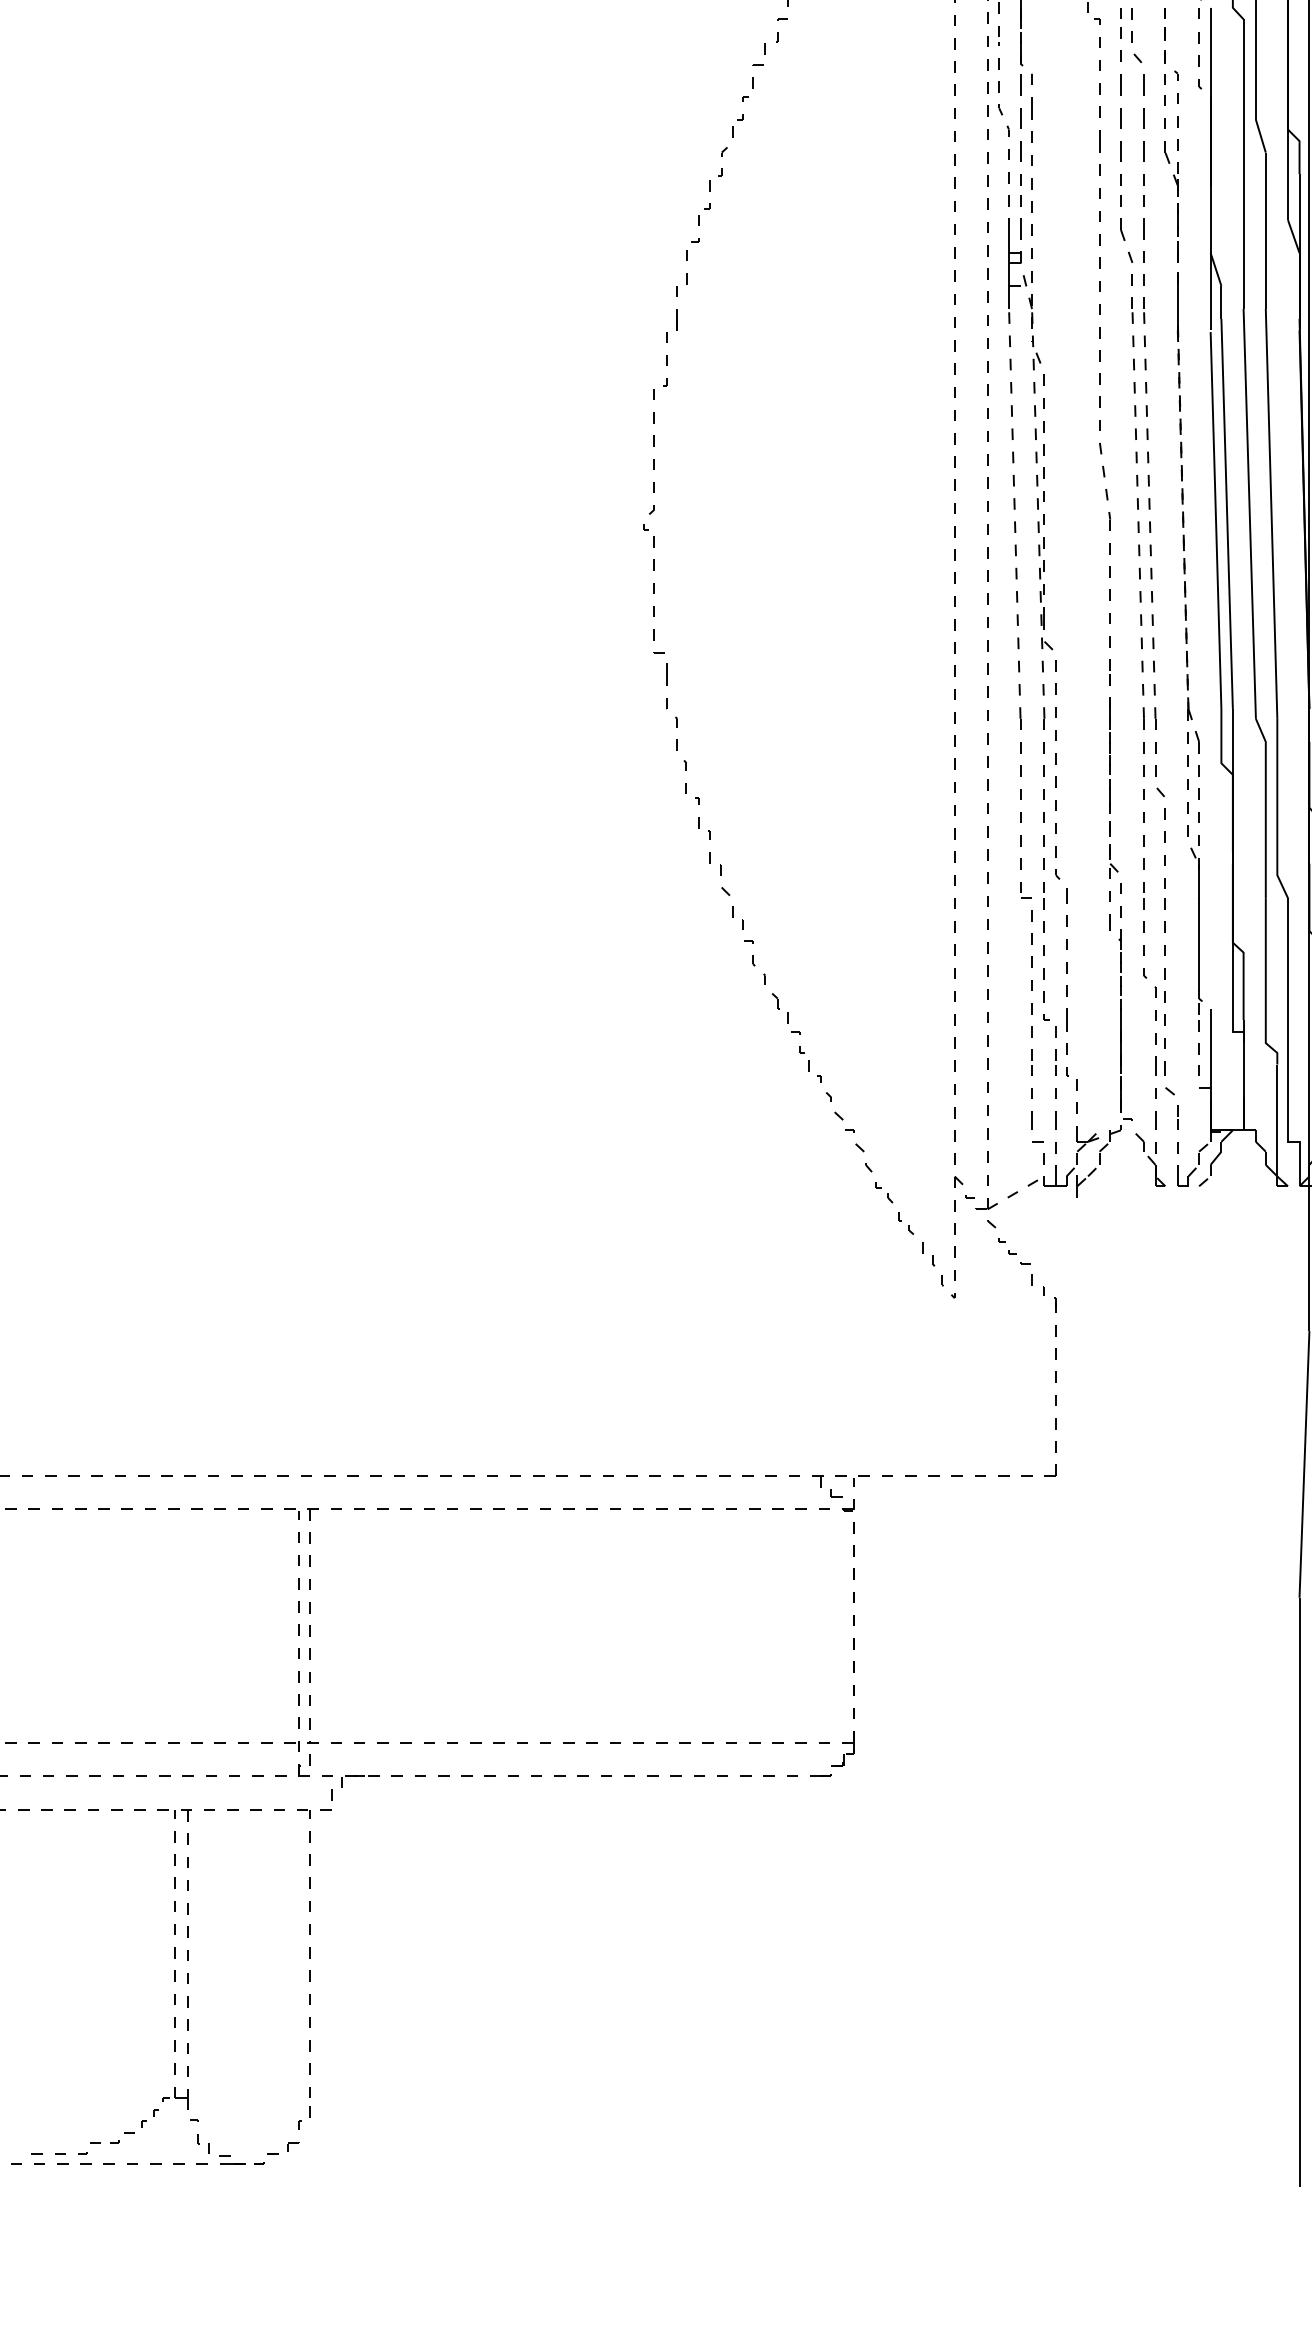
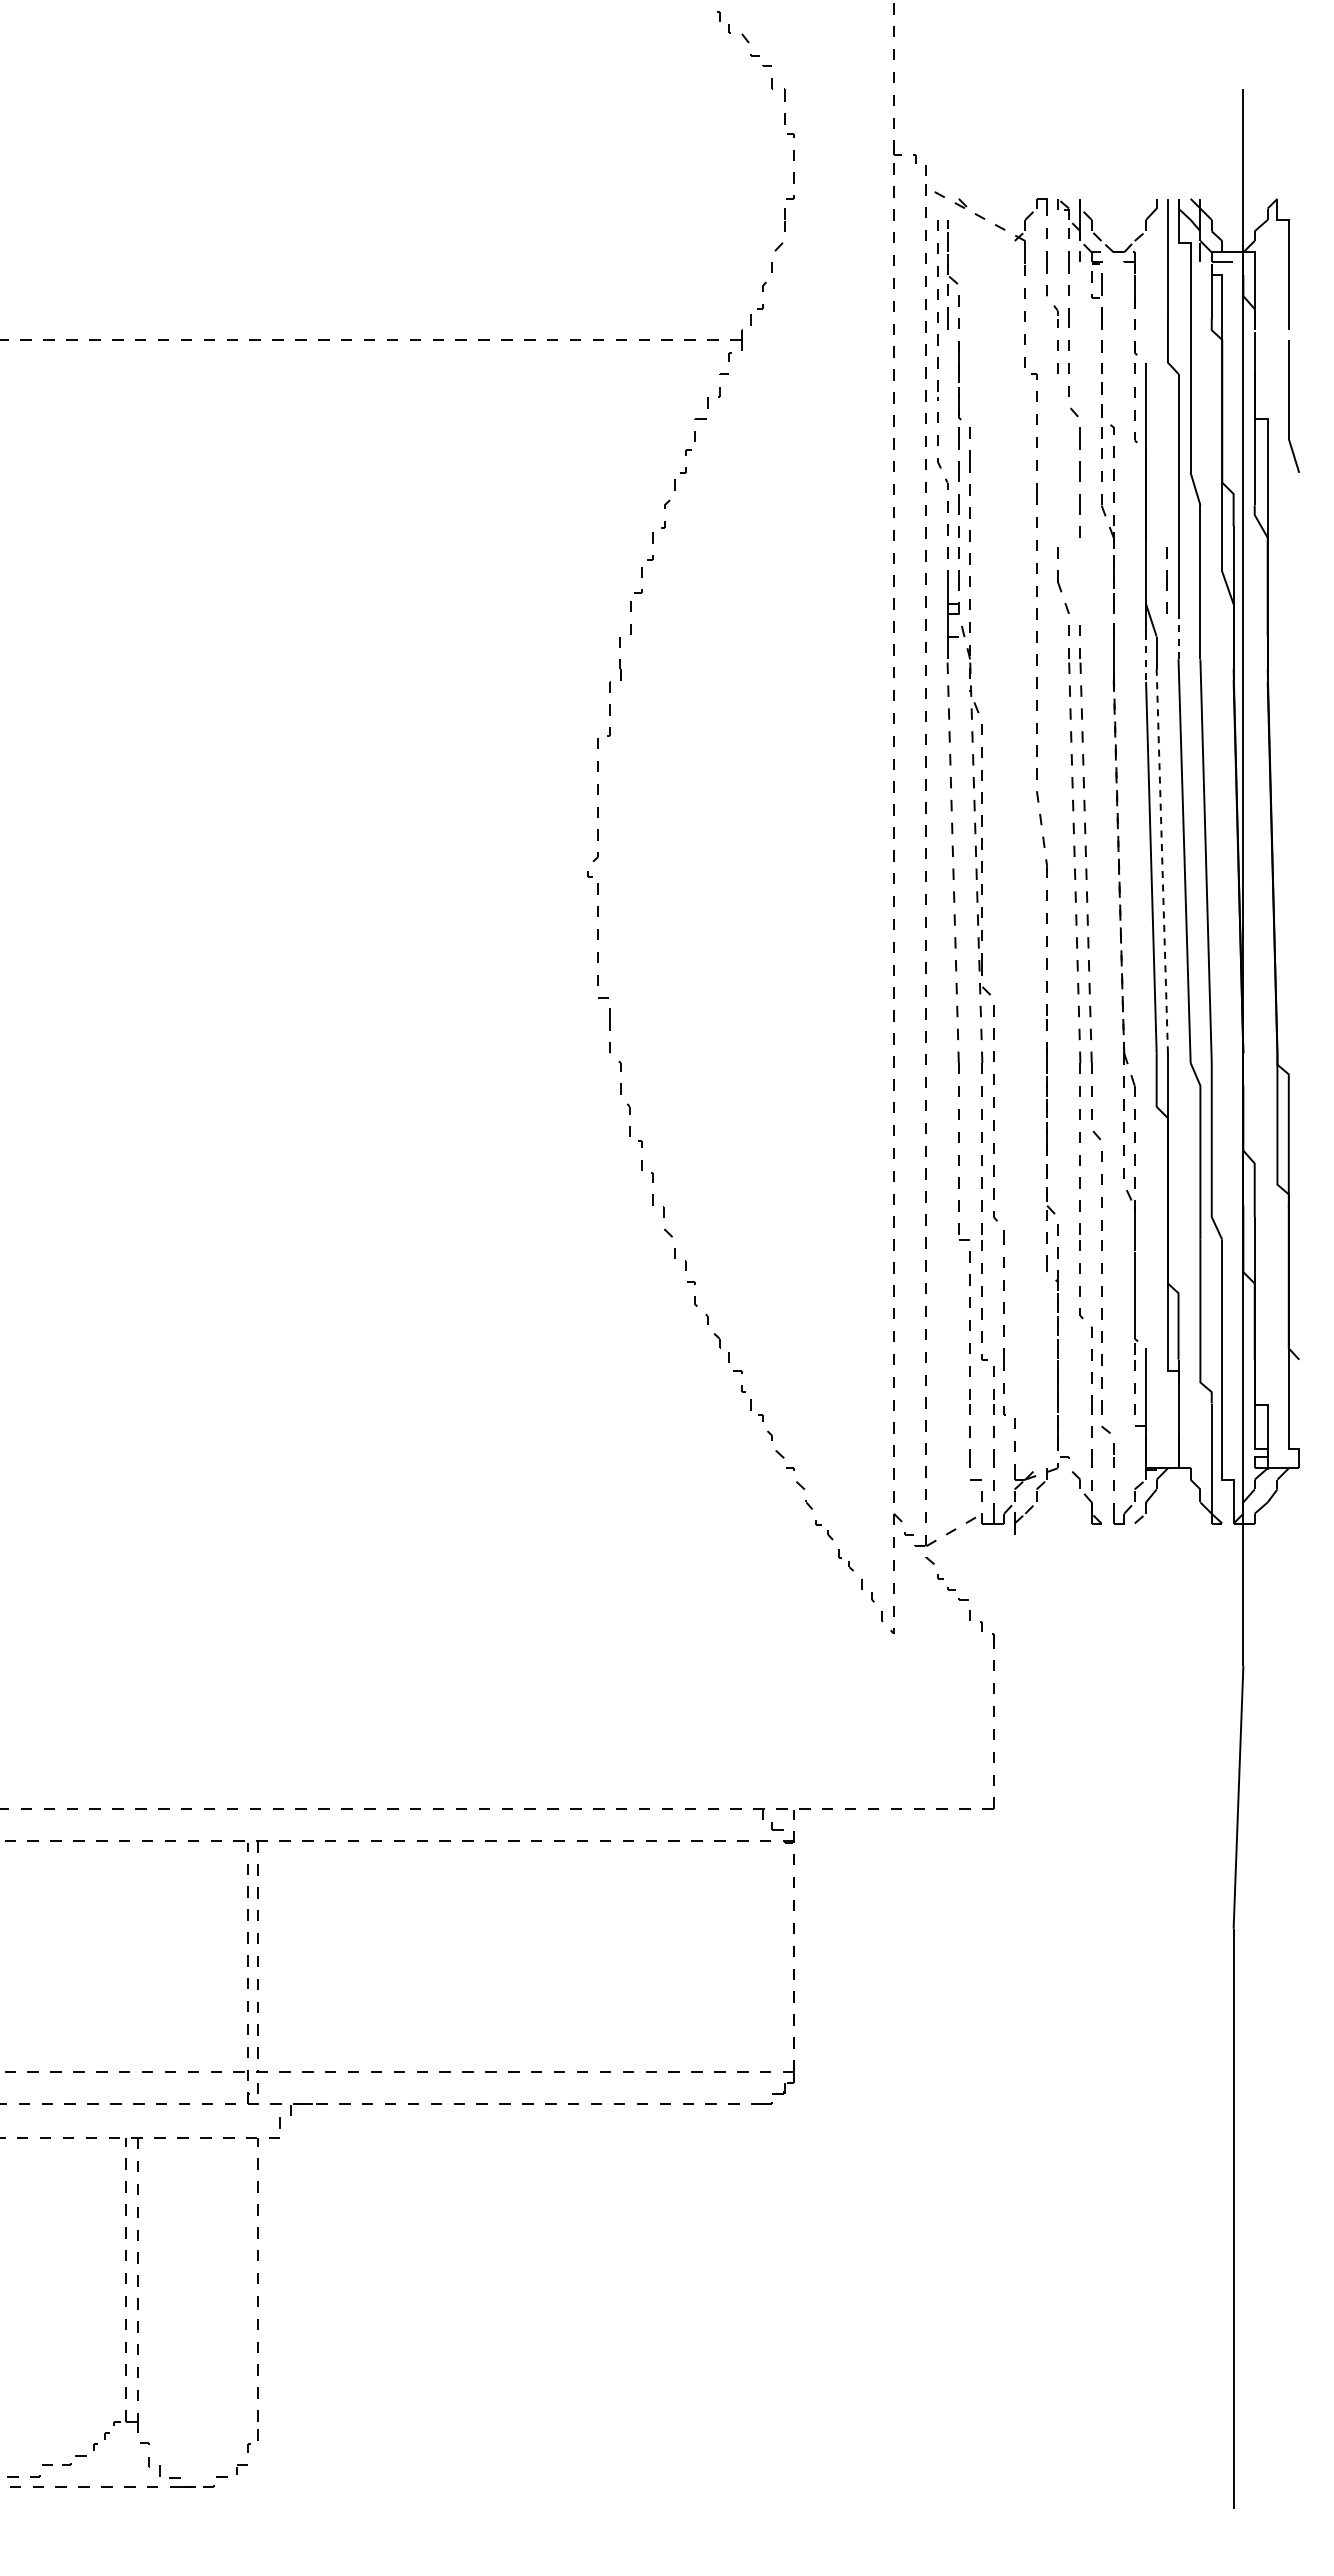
line: (1120, 108) -> (1057, 461), removed
line: (1143, 228) -> (1166, 580), moved
line: (1243, 285) -> (1178, 636), solid -> dashed
line: (1211, 308) -> (1146, 658), solid -> dashed
line: (1227, 513) -> (1162, 860), solid -> dashed

